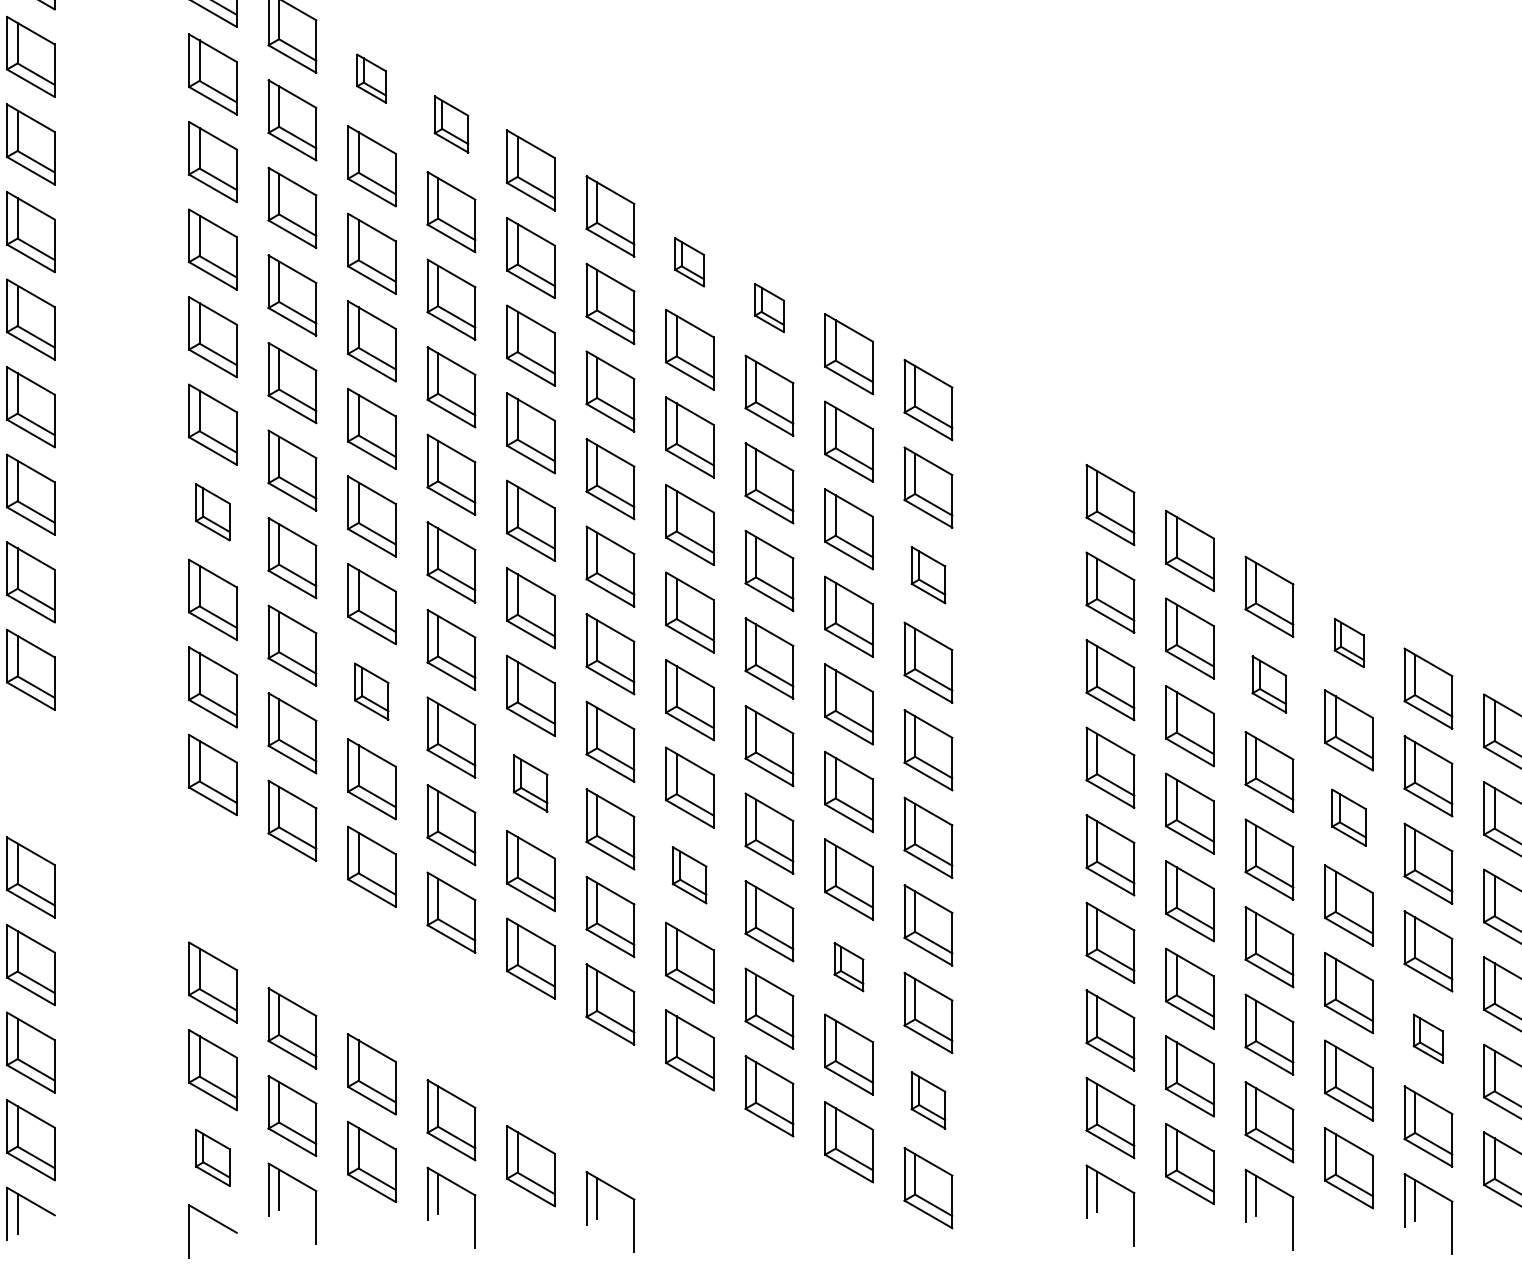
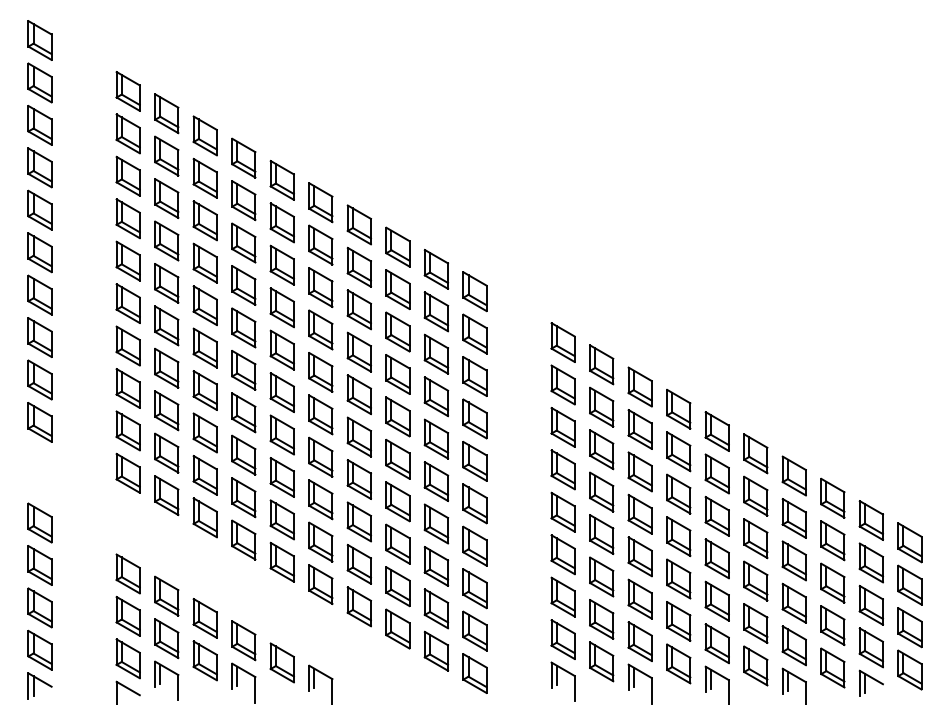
part: (370, 77) -> (204, 135), size x1.67
part: (450, 123) -> (243, 157), size x1.43
part: (688, 261) -> (358, 224), size x1.67
part: (768, 306) -> (397, 246), size x1.67
part: (211, 511) -> (127, 345), size x1.43
part: (927, 575) -> (474, 376), size x1.43
part: (1348, 643) -> (678, 409), size x1.67
part: (1267, 684) -> (639, 429), size x1.43
part: (370, 690) -> (204, 432), size x1.43
part: (529, 783) -> (281, 477), size x1.43
part: (1348, 816) -> (678, 493), size x1.43
part: (688, 874) -> (358, 521), size x1.43
part: (849, 967) -> (436, 566), size x1.67
part: (1426, 1037) -> (716, 600), size x1.67
part: (927, 1099) -> (474, 630), size x1.43
part: (211, 1157) -> (127, 658), size x1.43

